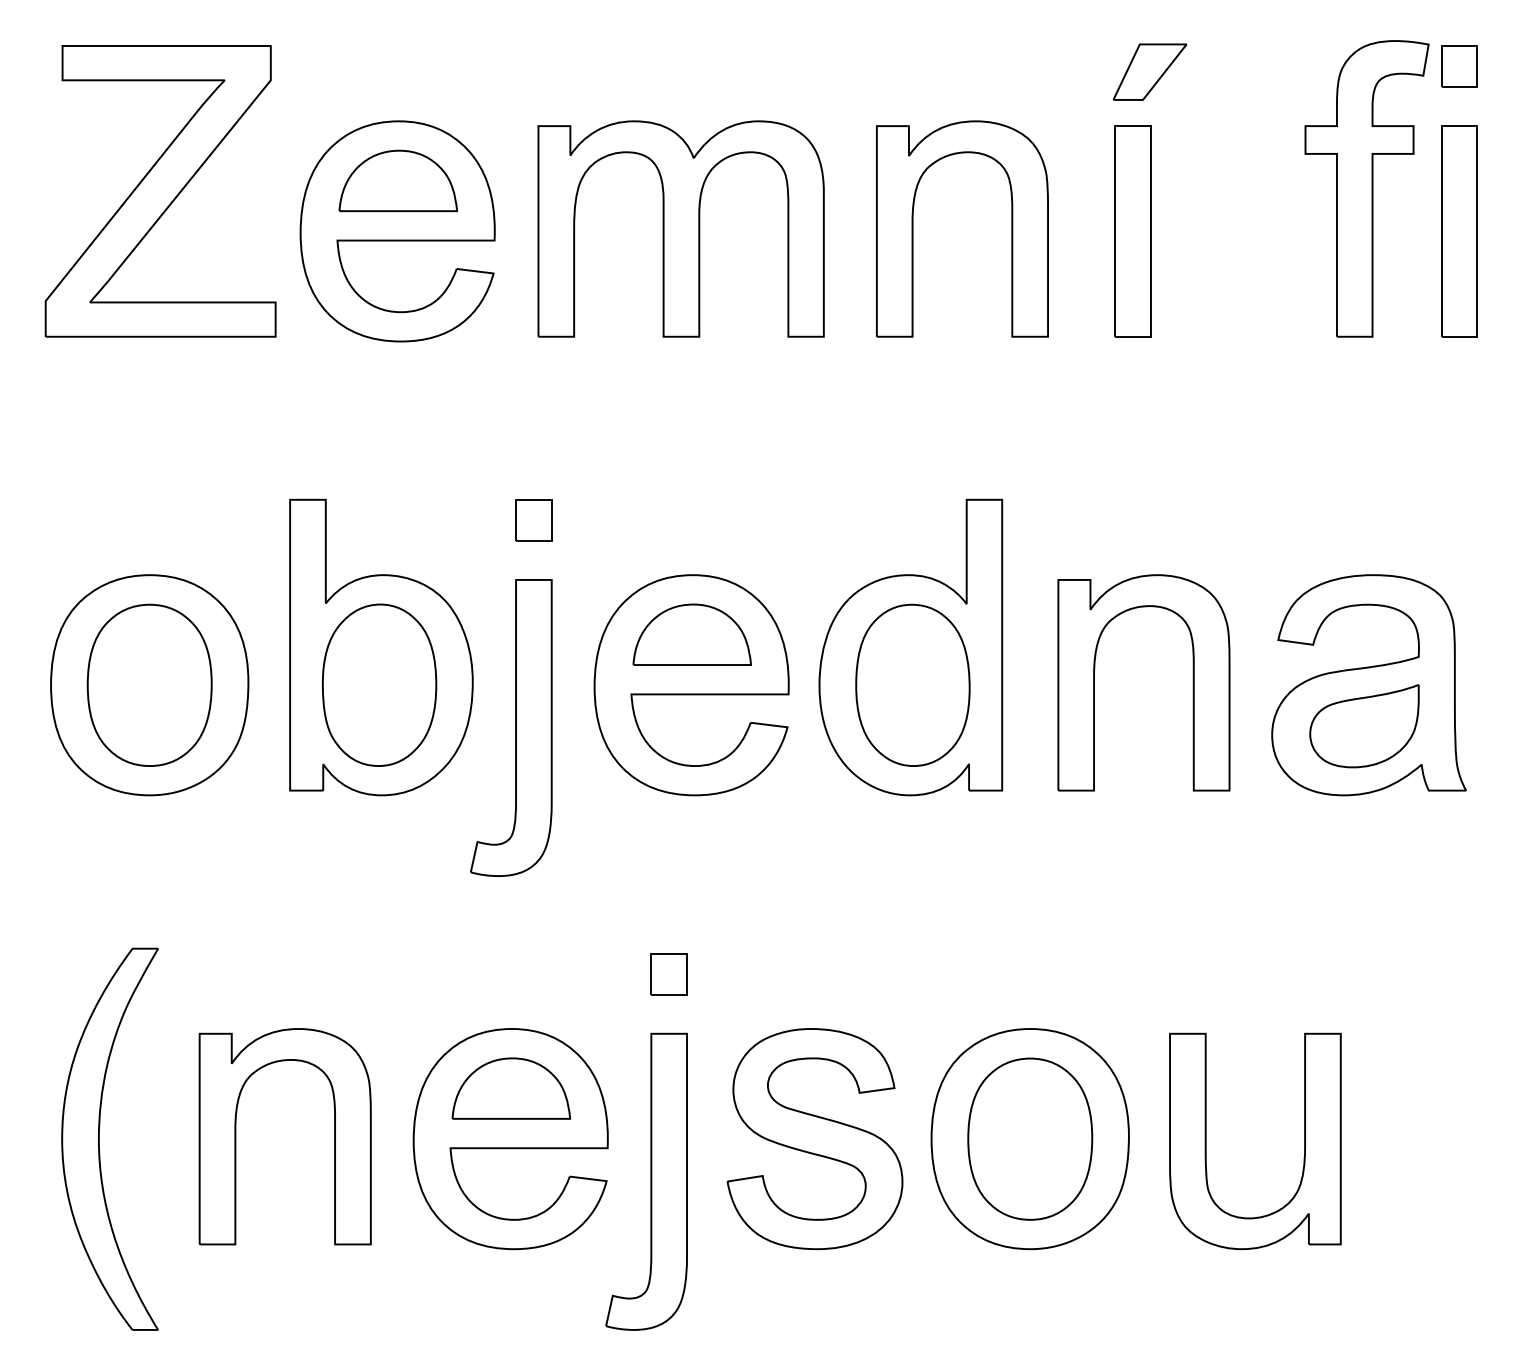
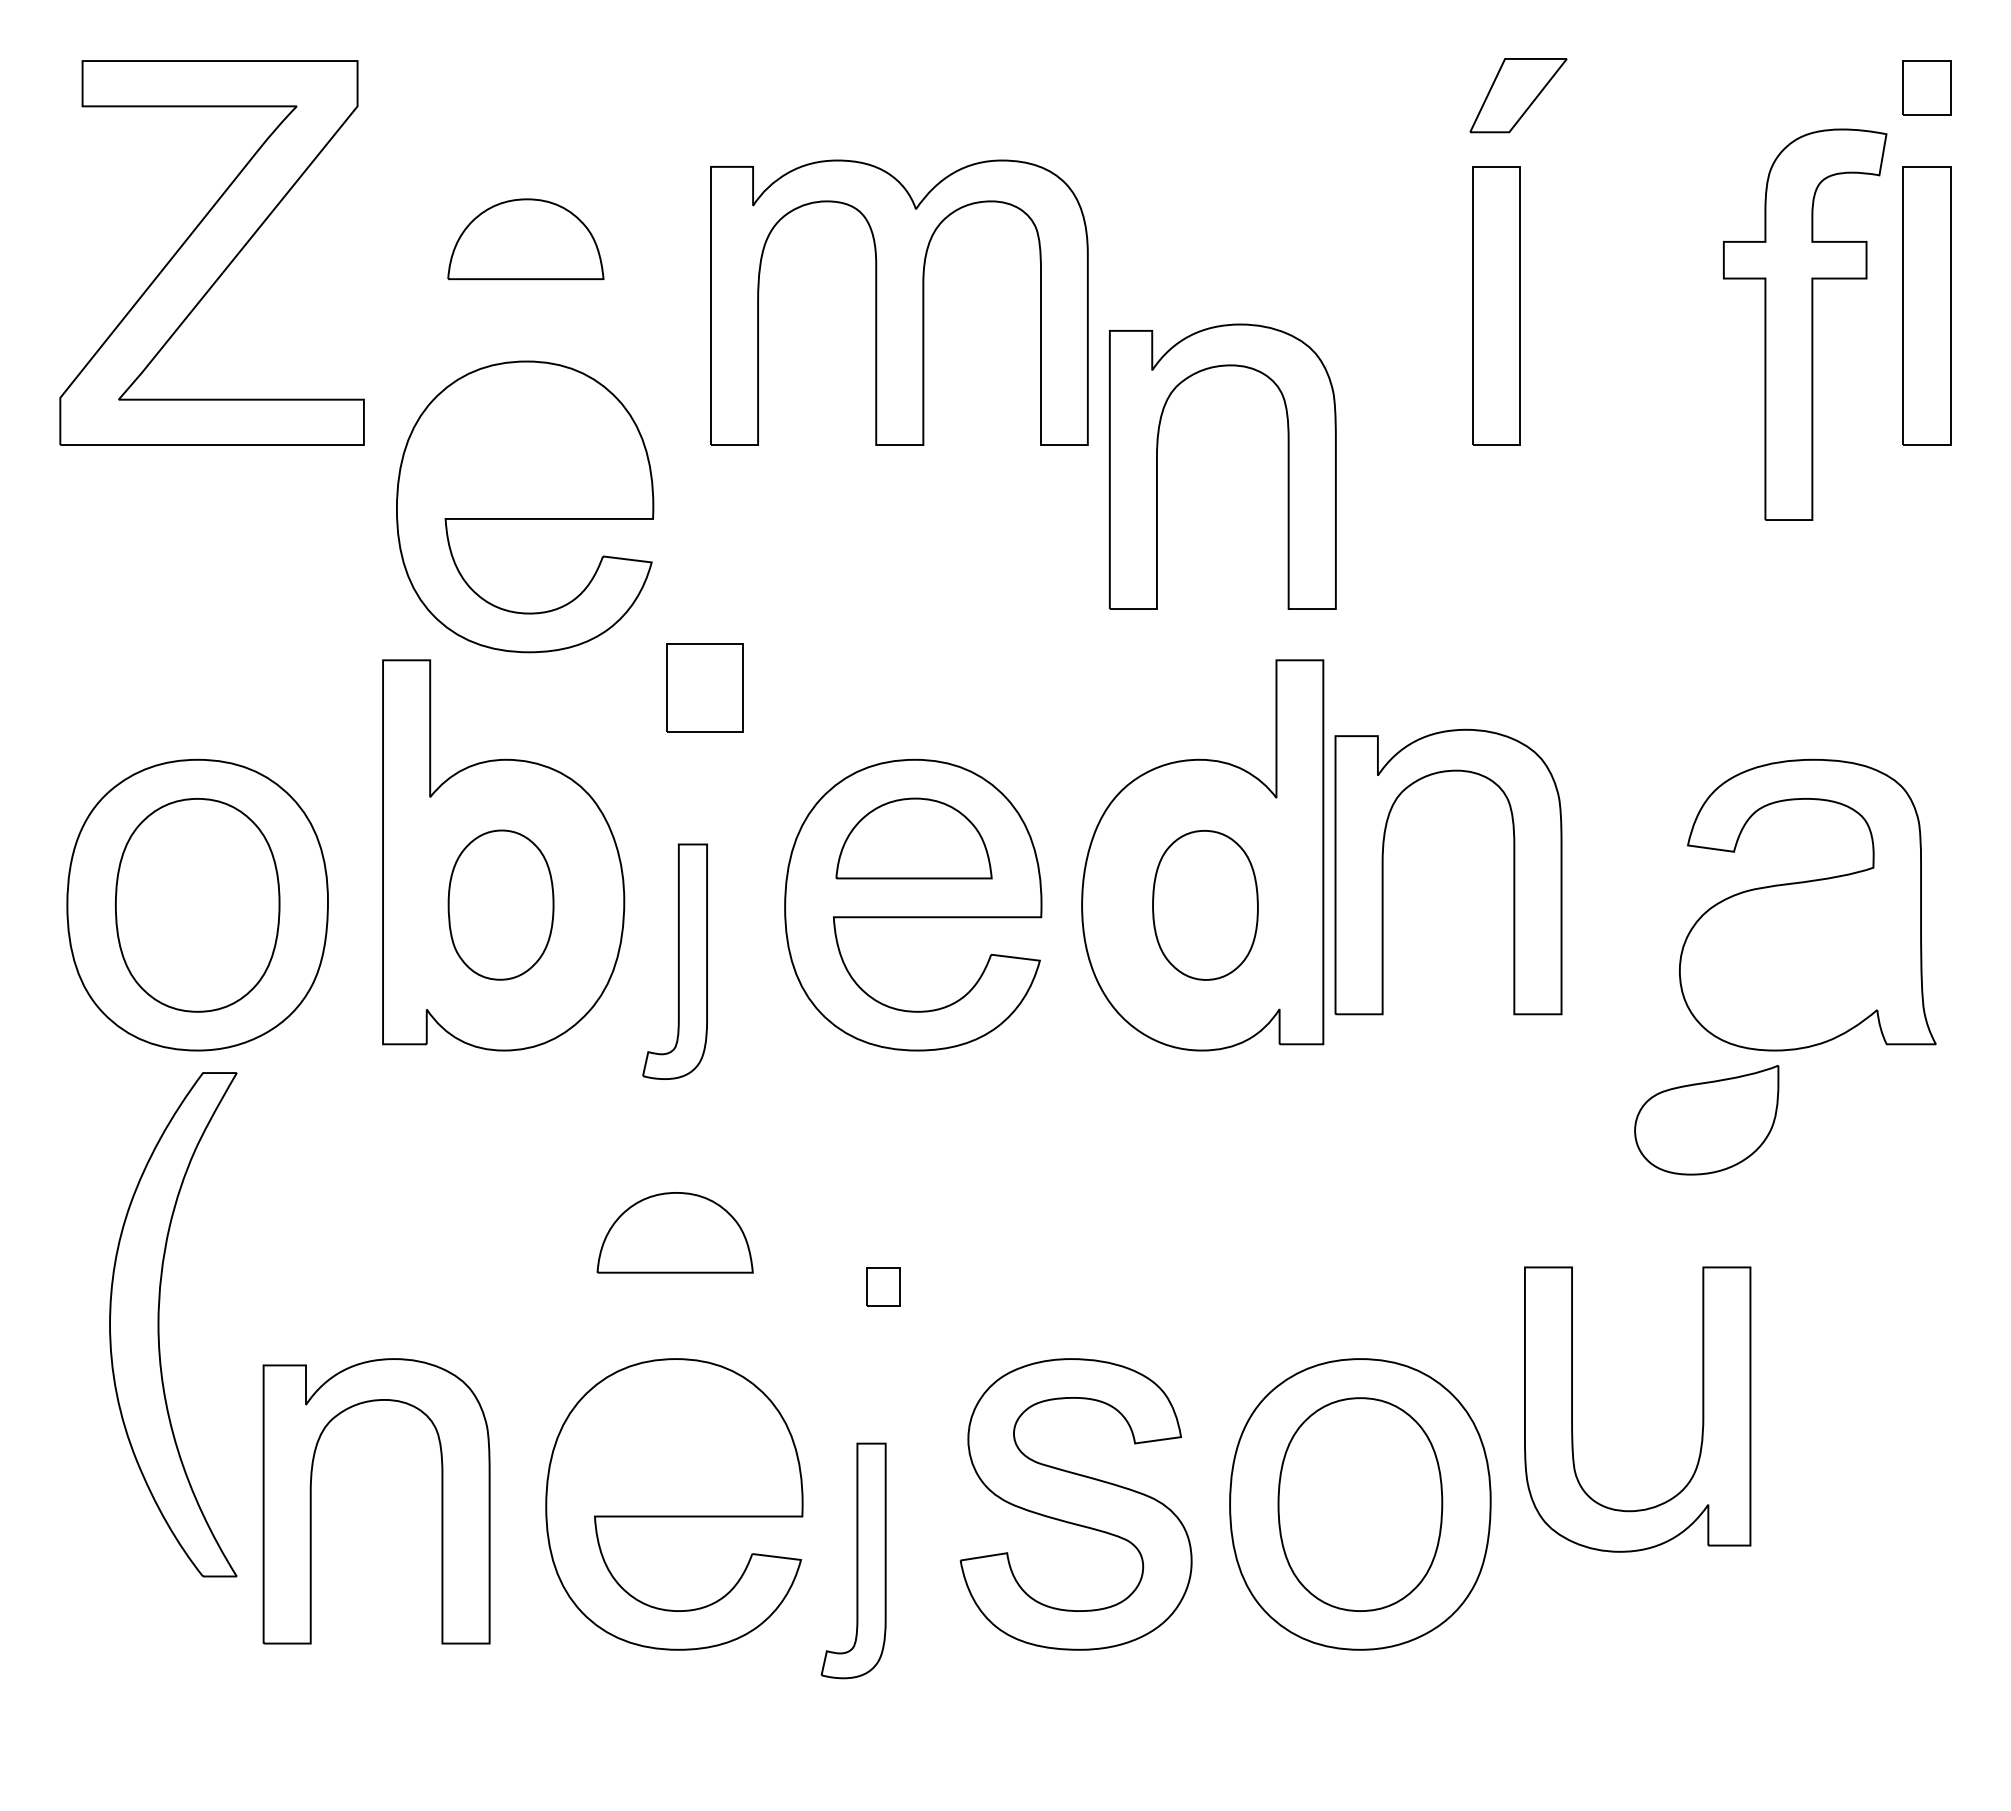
part: (1367, 188) -> (1805, 324), moved
part: (912, 228) -> (1157, 466), moved
part: (397, 231) -> (525, 506), moved
part: (533, 520) -> (704, 687), size x1.6
part: (1094, 682) -> (1383, 871), moved
part: (379, 684) -> (500, 904), size x0.7
part: (912, 685) -> (1205, 905), size x0.7
part: (1364, 726) -> (1706, 1120), moved
part: (510, 727) -> (674, 961), size x0.6
part: (669, 974) -> (883, 1286), size x0.7
part: (510, 1088) -> (674, 1232), moved
part: (99, 1139) -> (159, 1324), moved
part: (1206, 1141) -> (1572, 1409), moved
part: (646, 1181) -> (853, 1560), size x0.6

